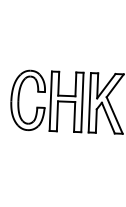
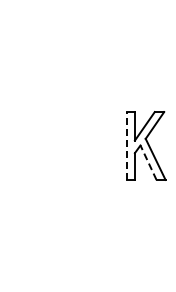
part: (46, 100) -> (77, 145), removed
line: (89, 102) -> (126, 145), solid -> dashed
line: (108, 117) -> (148, 162), solid -> dashed

